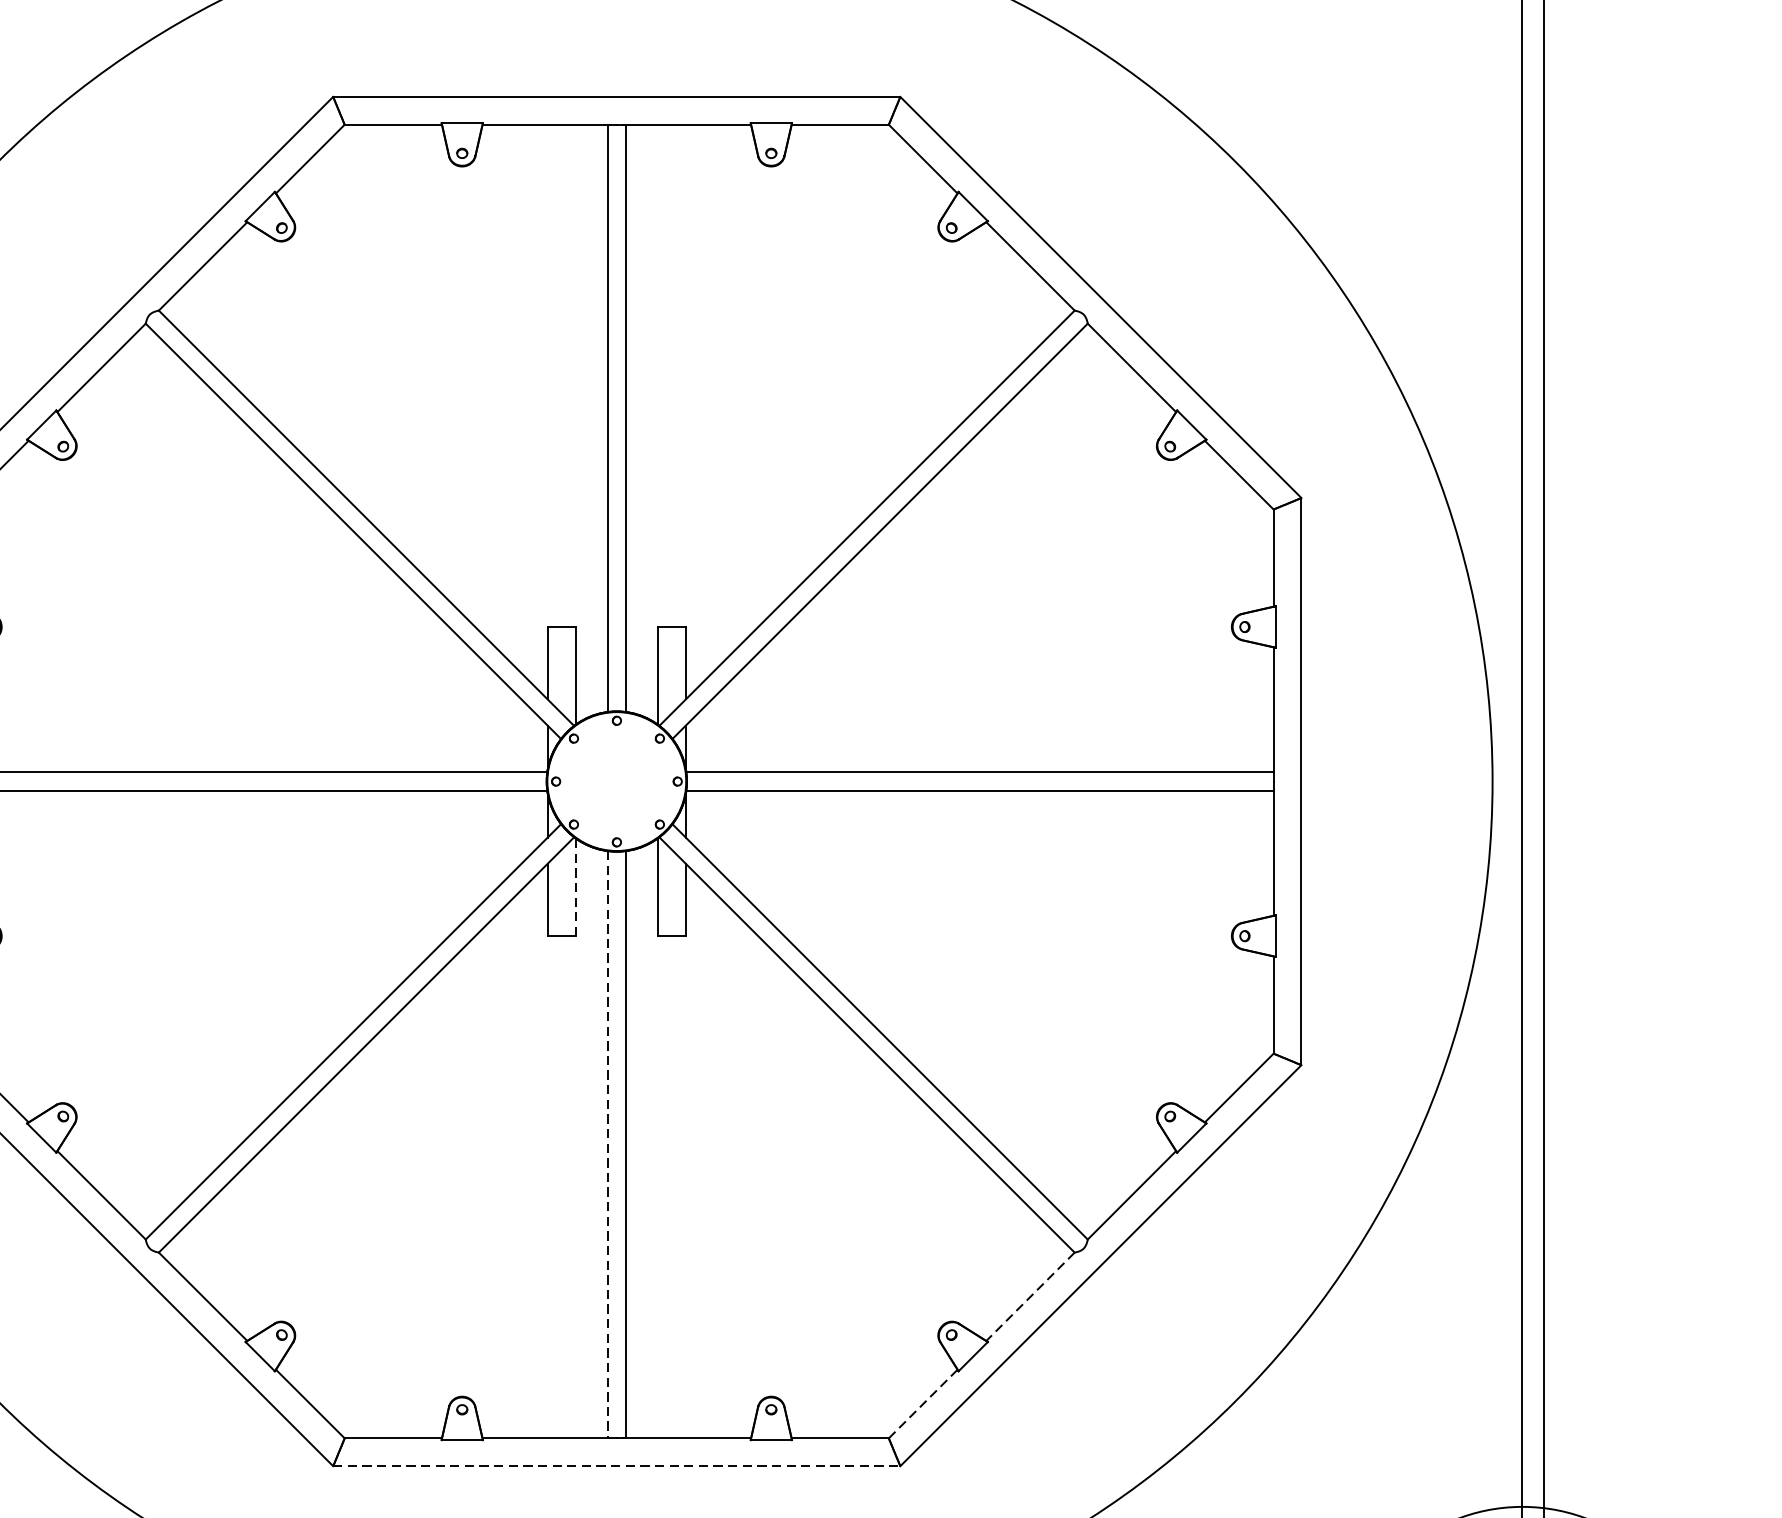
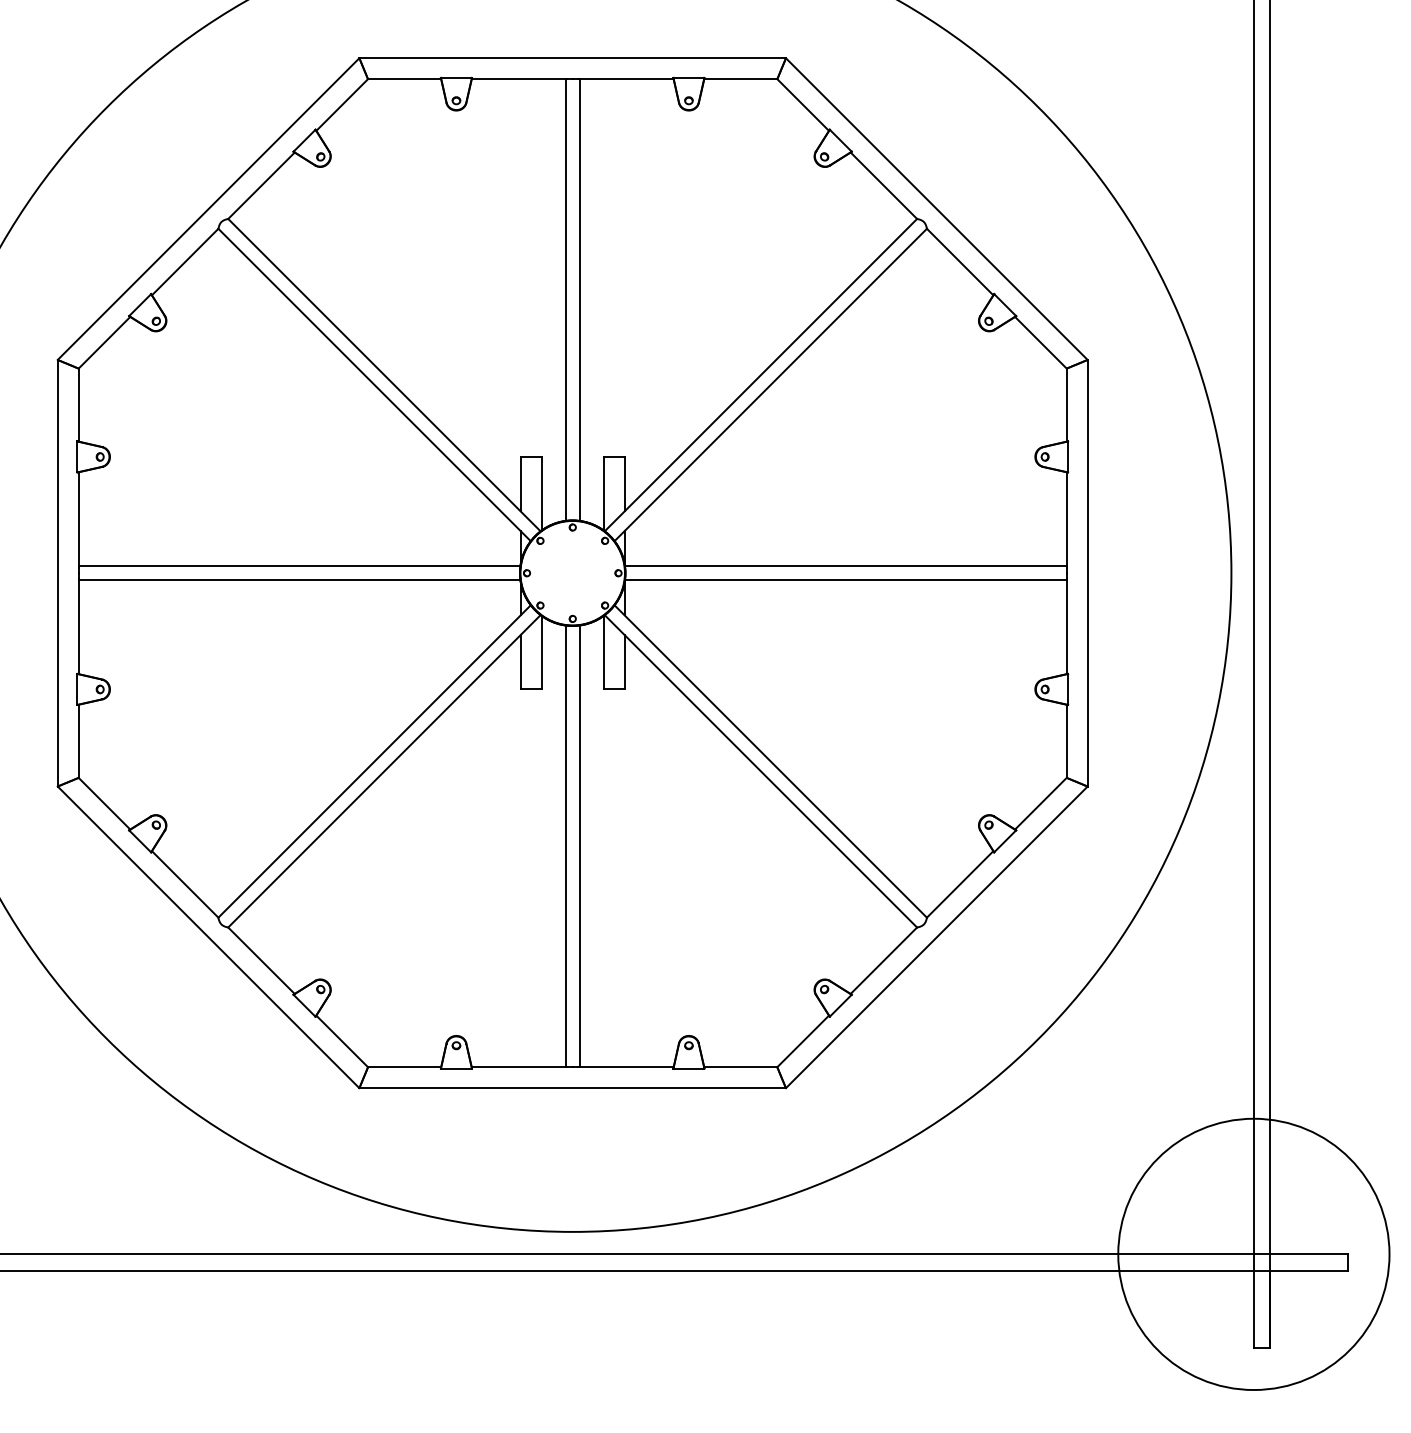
line: (575, 886) -> (541, 652), dashed -> solid
line: (607, 1144) -> (565, 846), dashed -> solid
line: (1030, 1296) -> (883, 960), dashed -> solid
line: (923, 1404) -> (803, 1041), dashed -> solid
line: (617, 1466) -> (573, 1088), dashed -> solid

